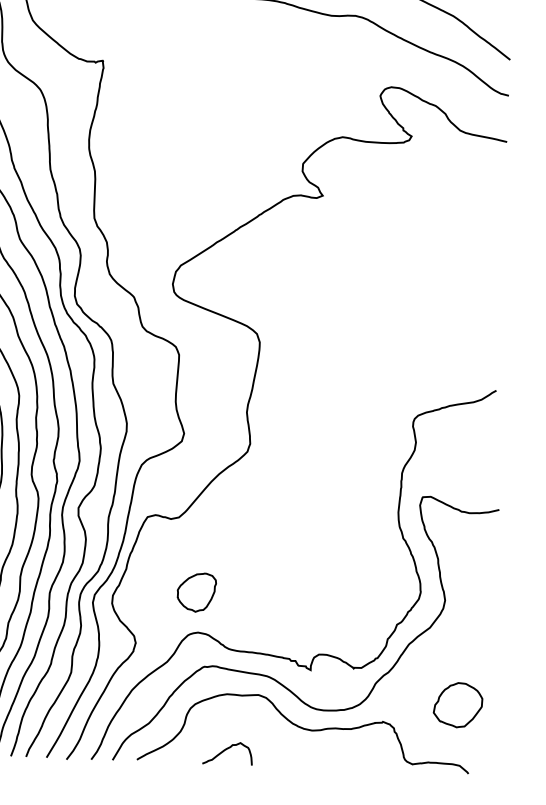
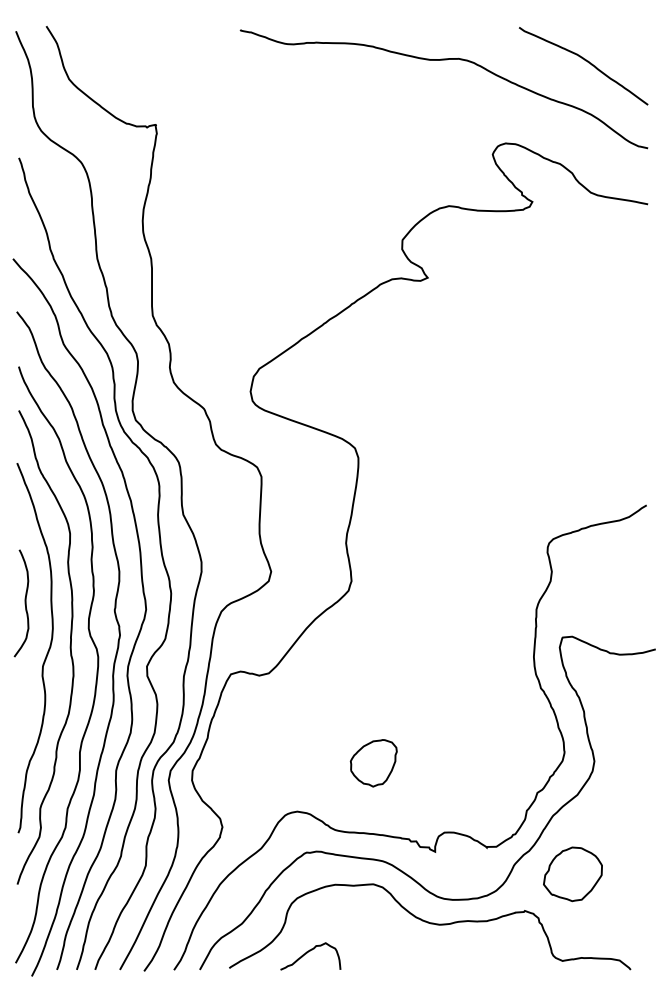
part: (196, 592) -> (373, 763), moved
part: (457, 705) -> (572, 874), moved
curve: (225, 751) -> (307, 953), moved

